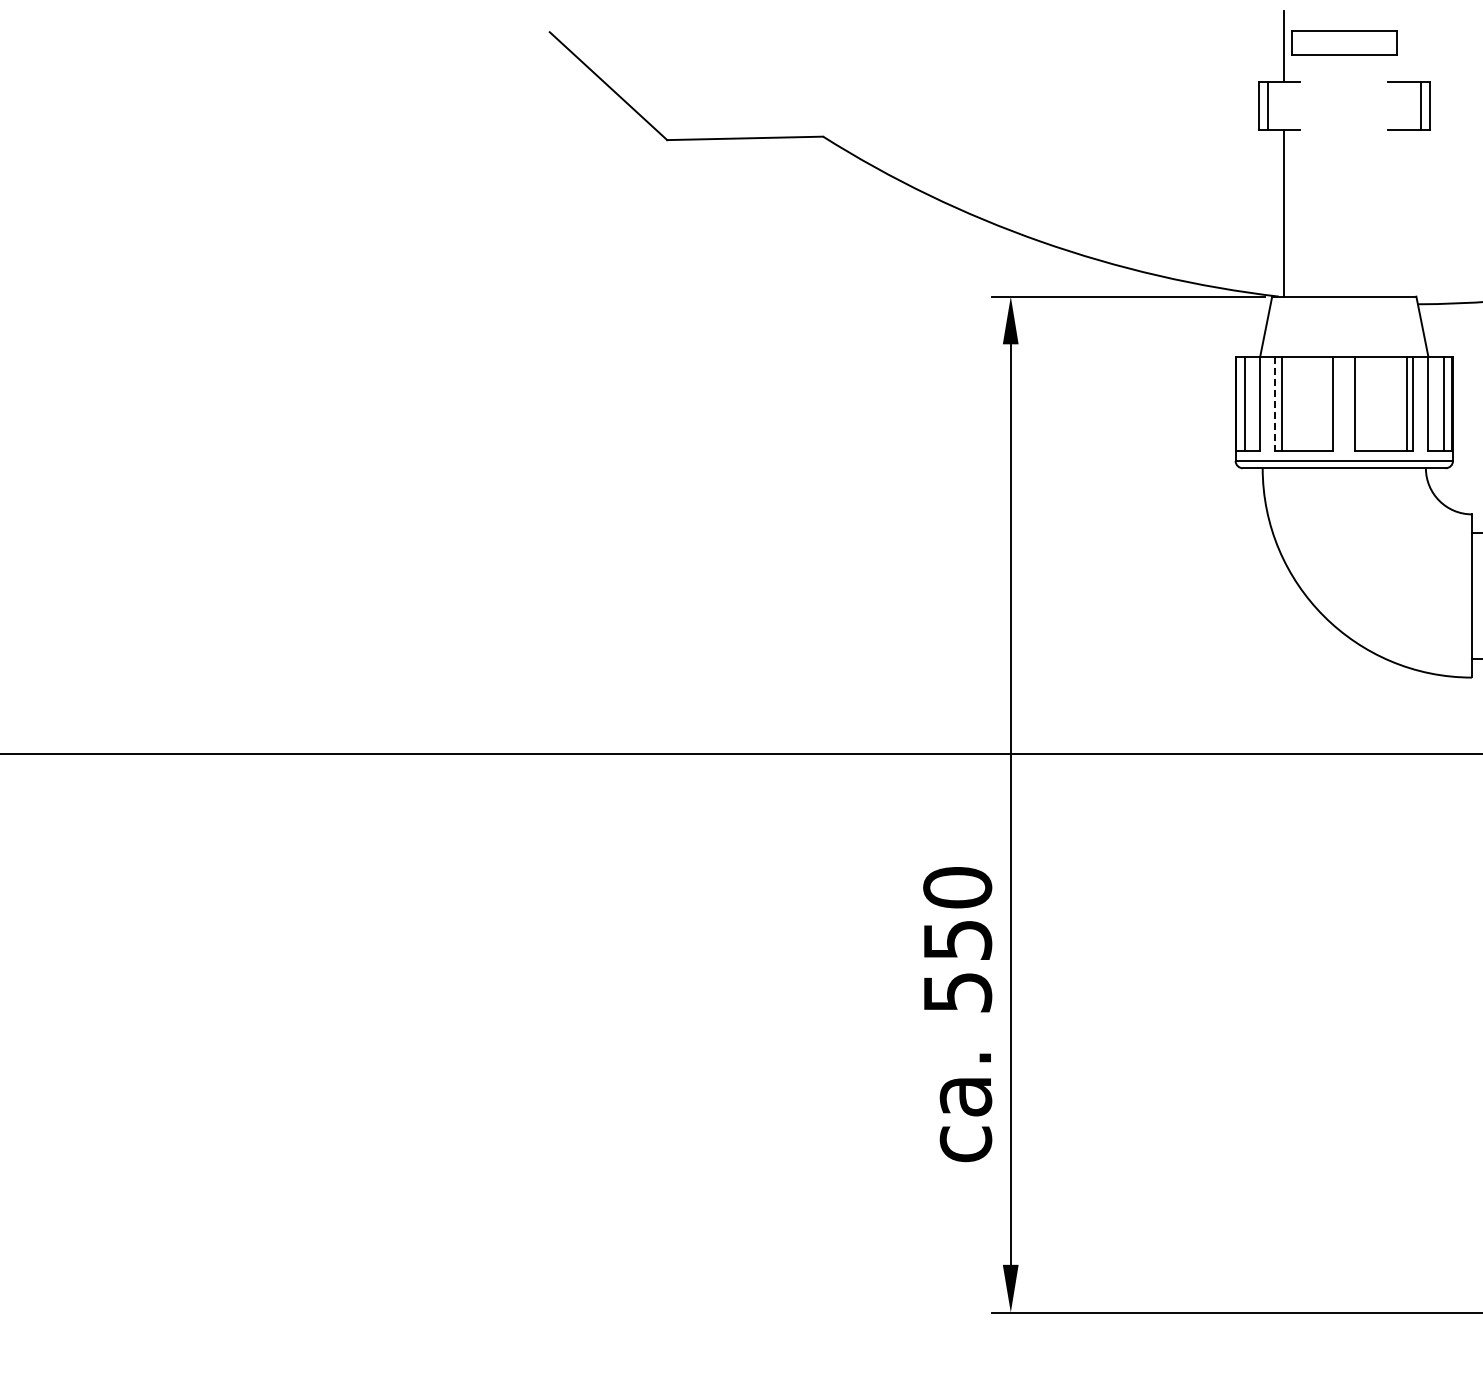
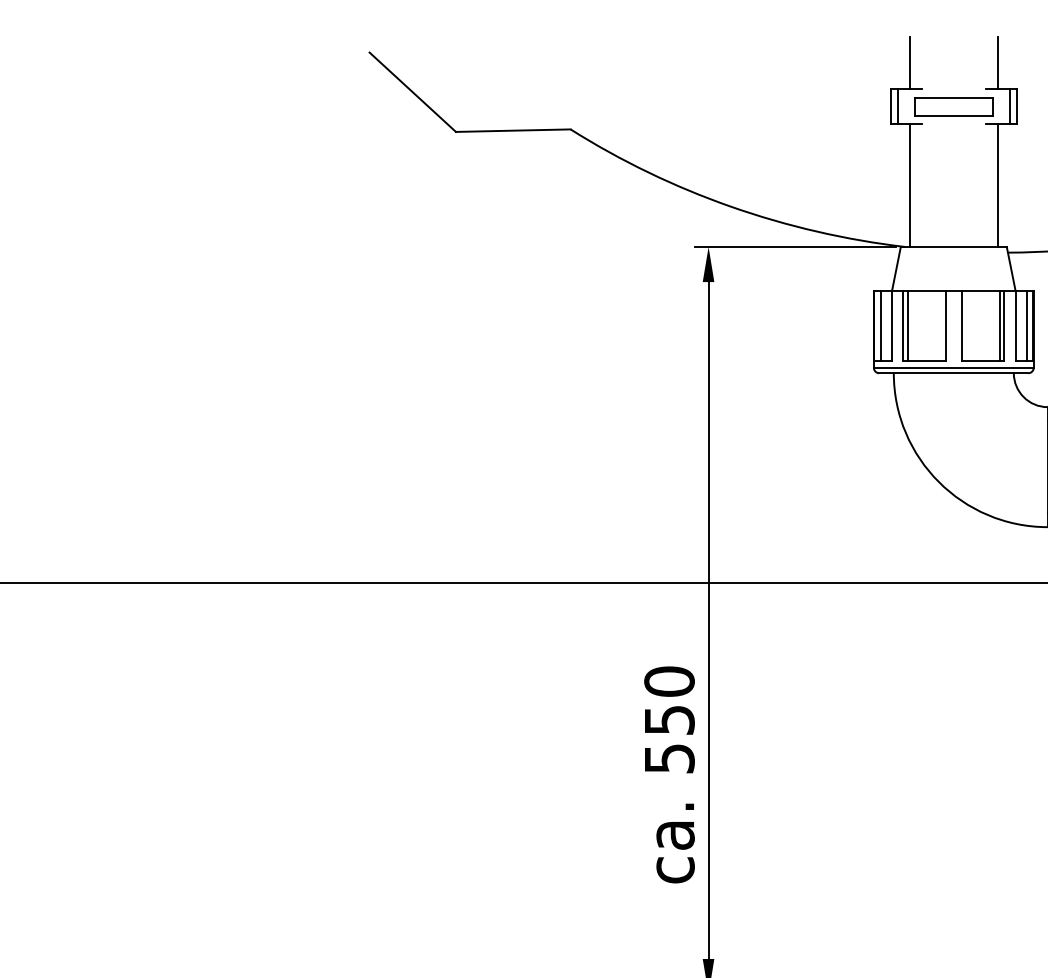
part: (1344, 42) -> (953, 106), moved
line: (1404, 46) -> (998, 63), added
line: (1404, 212) -> (998, 185), added
line: (1275, 404) -> (903, 326), dashed -> solid

